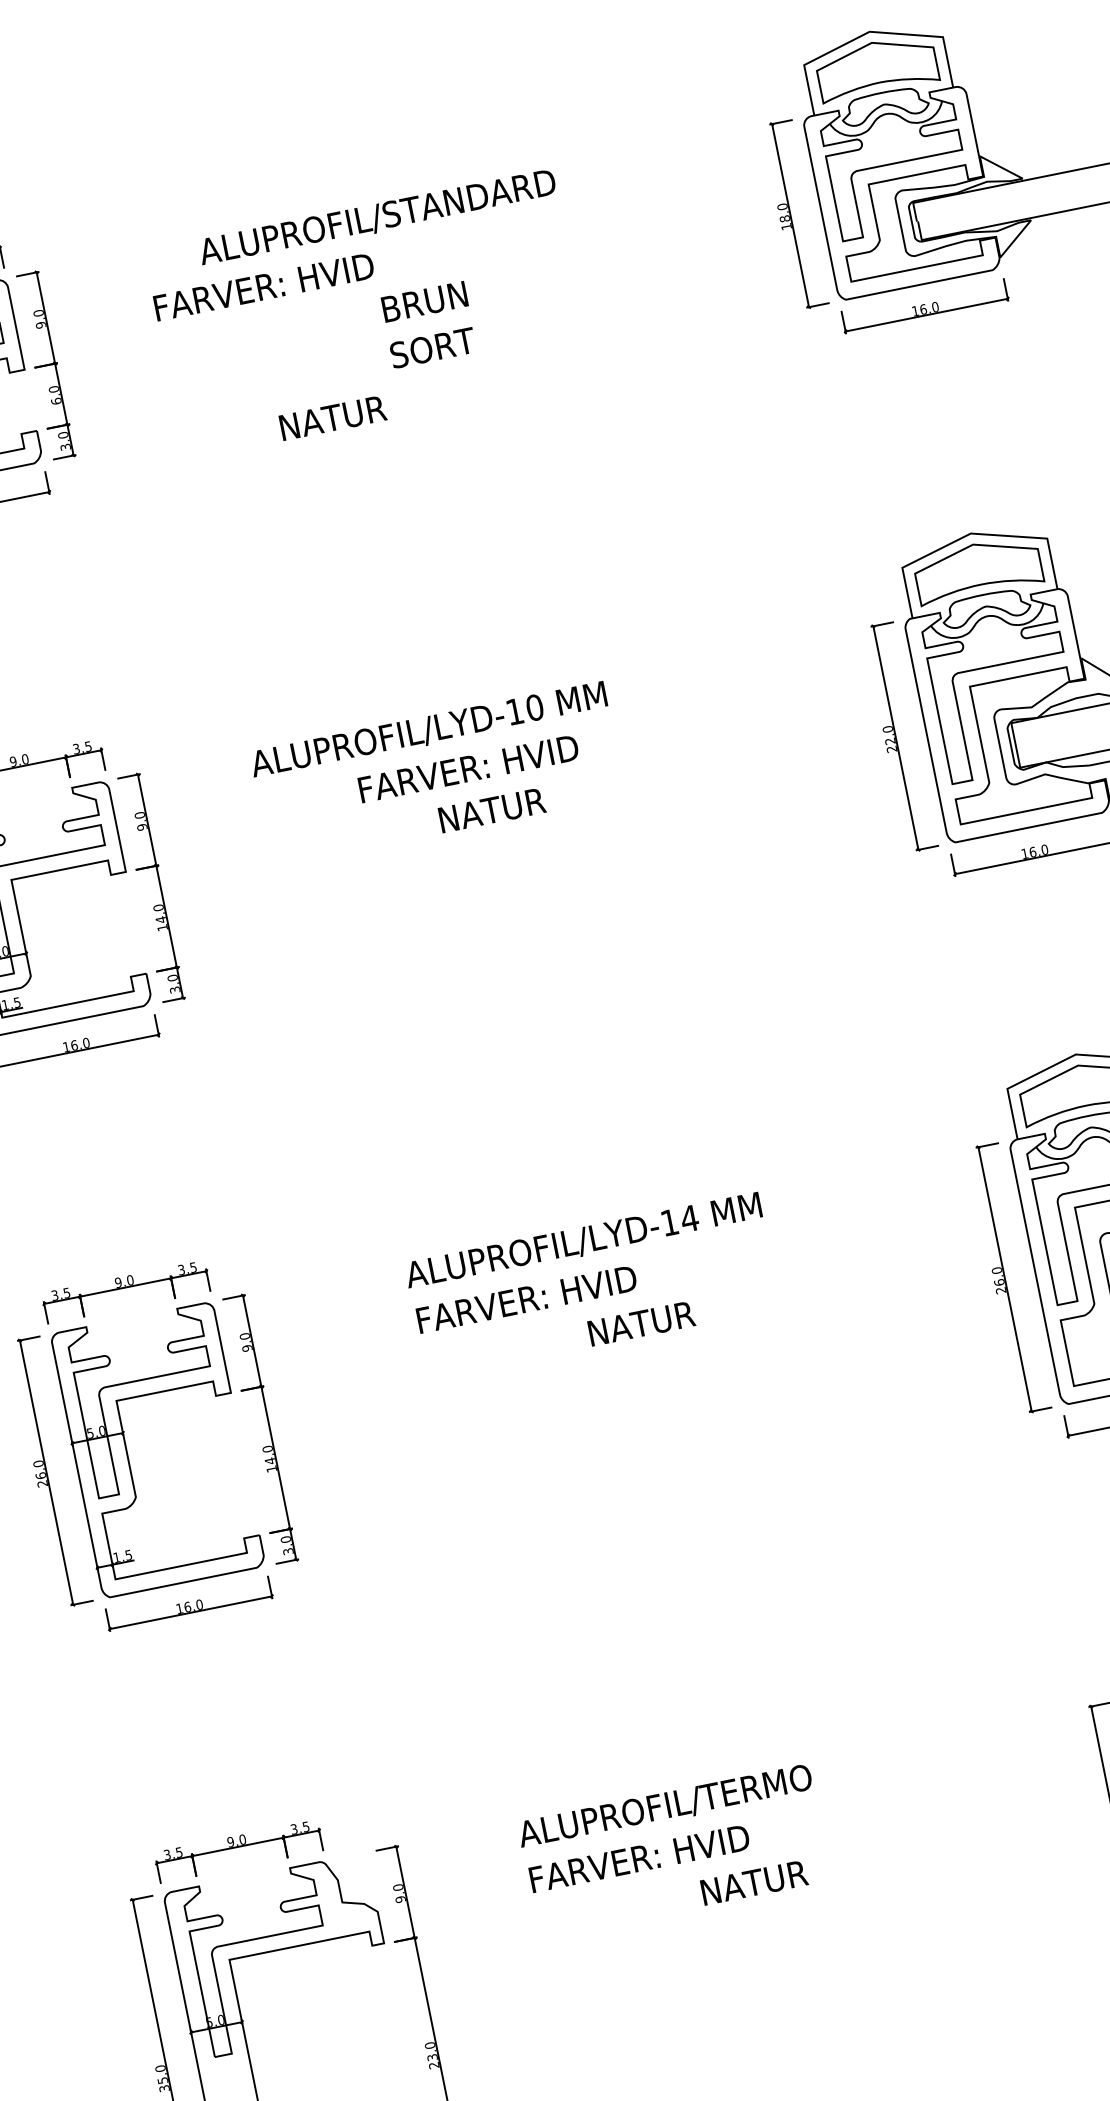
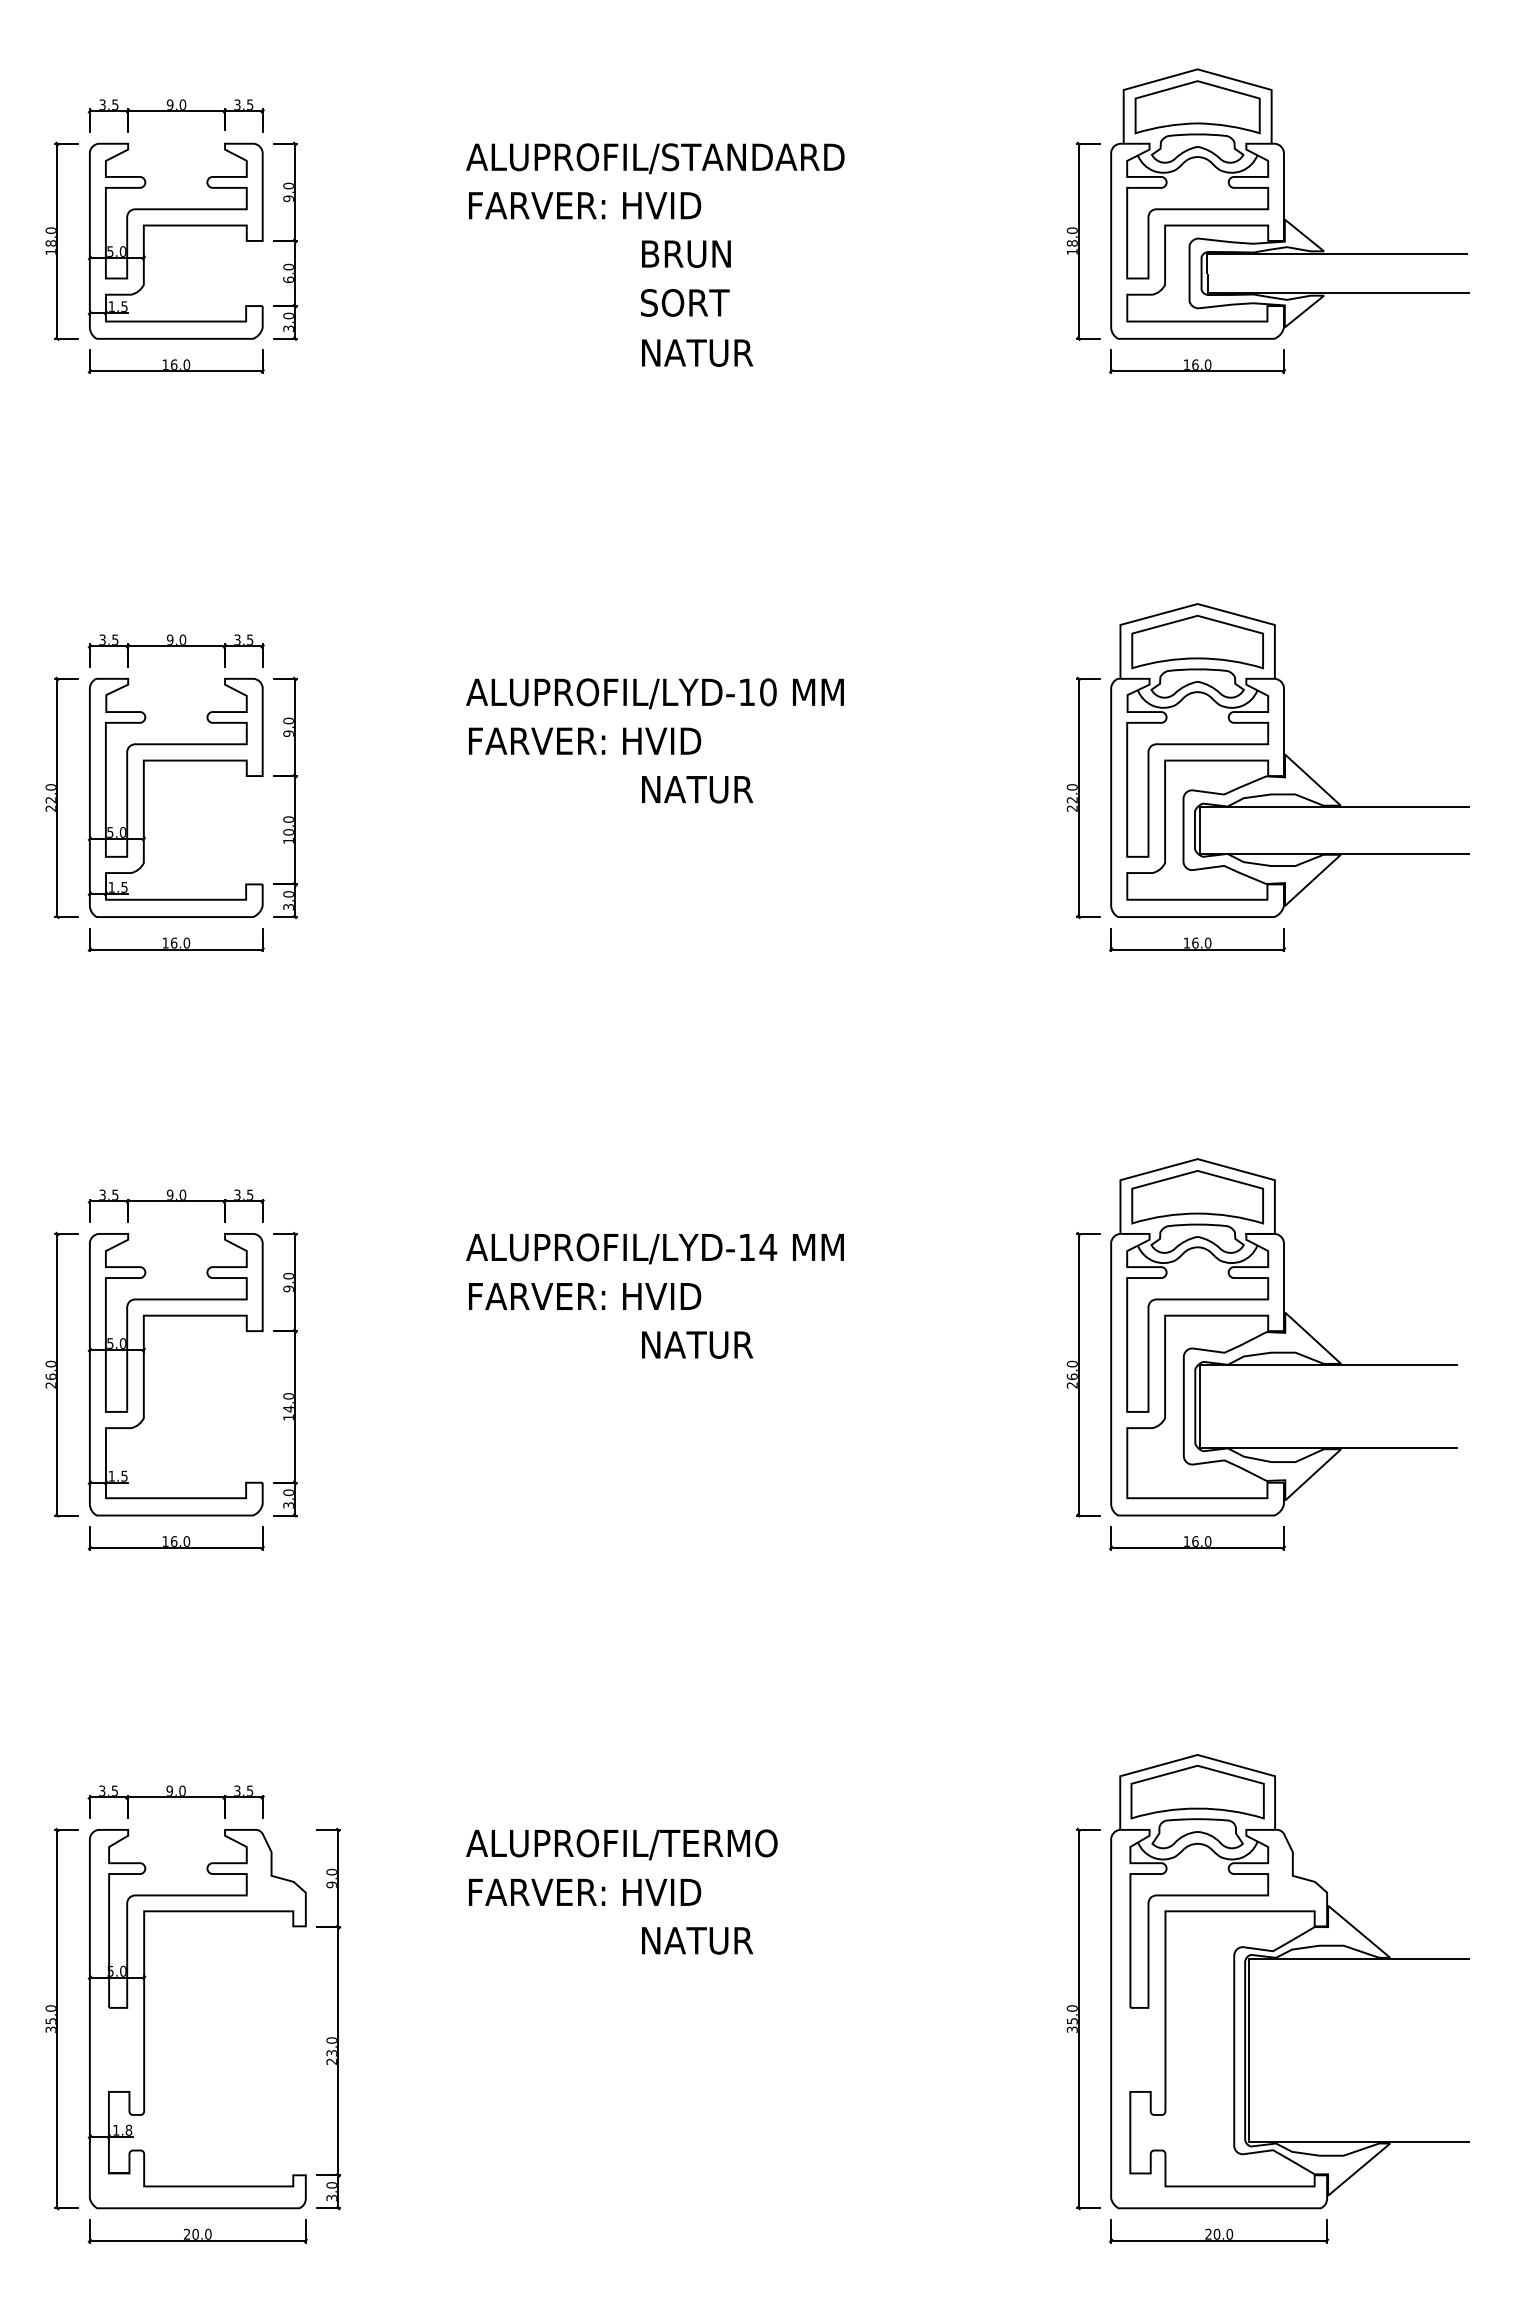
text: (264, 286) -> (585, 205), moved
text: (332, 417) -> (697, 352), moved
text: (428, 730) -> (654, 693), moved
text: (469, 768) -> (585, 740), moved
text: (492, 810) -> (697, 789), moved
text: (160, 920) -> (288, 832), 14.0 -> 10.0

